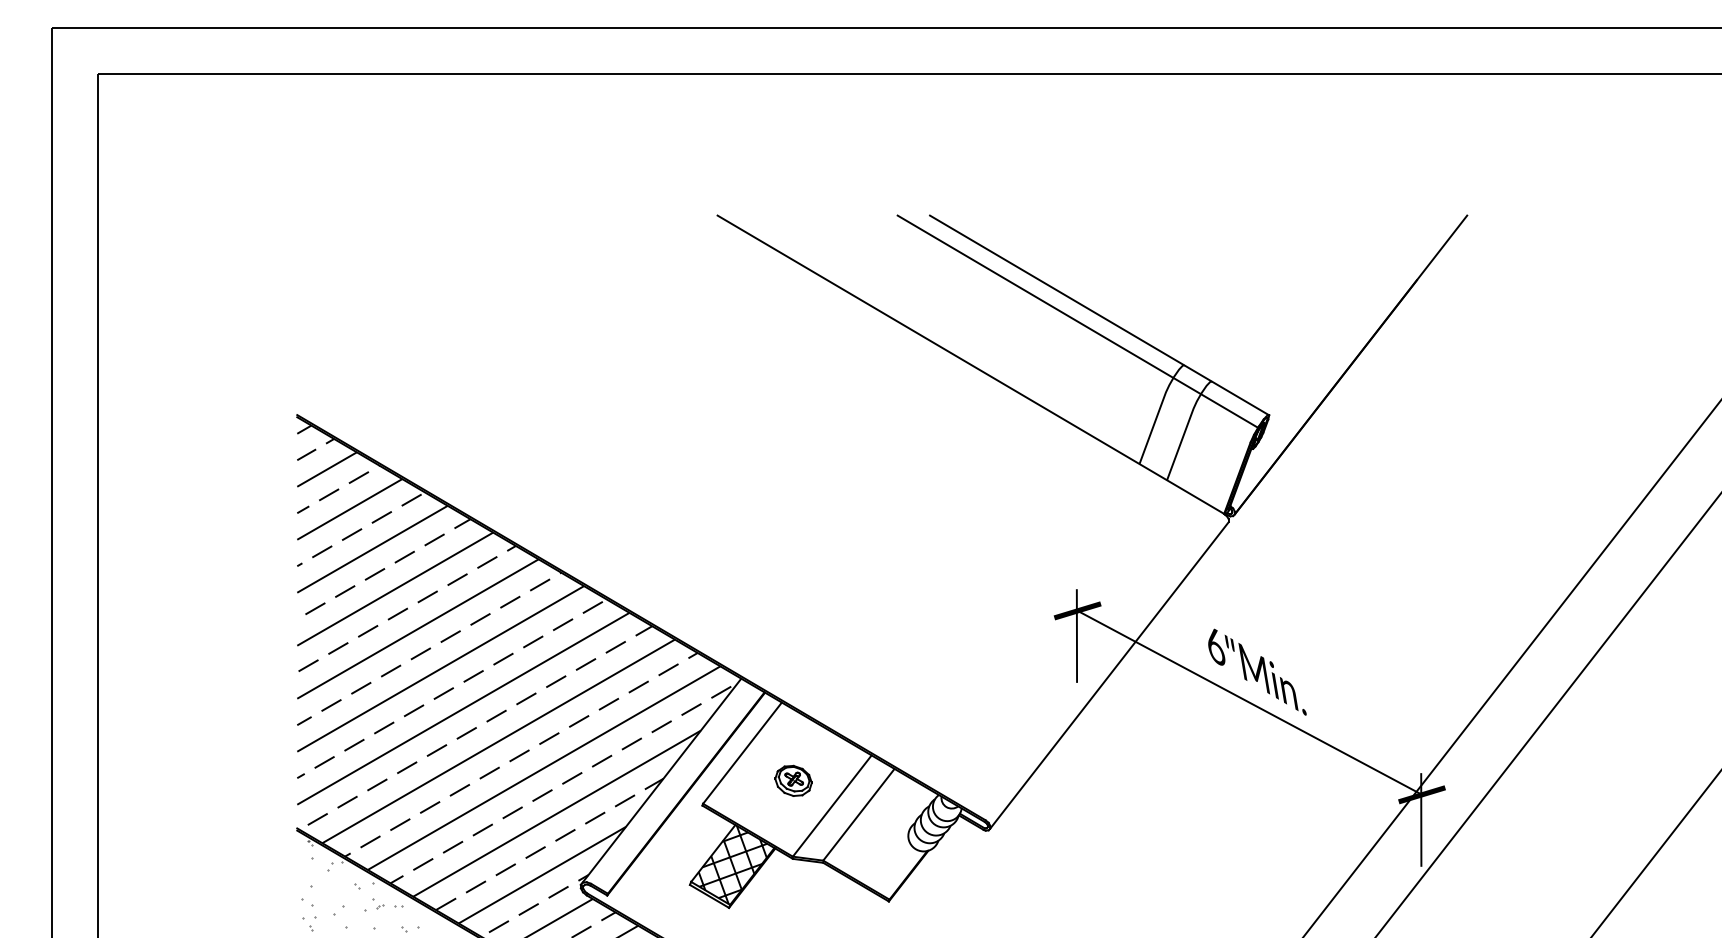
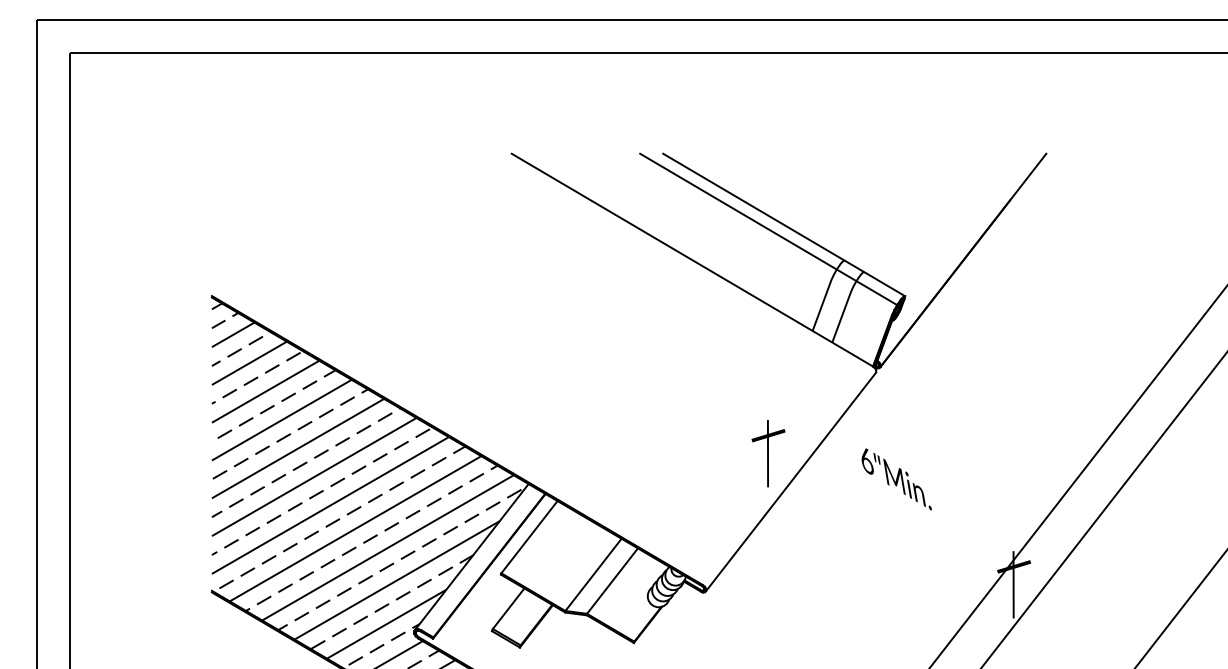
line: (1248, 703) -> (890, 501), removed
part: (792, 780) -> (565, 556), removed
hatch: (732, 864) -> (522, 616), removed
hatch: (359, 885) -> (256, 631), removed

